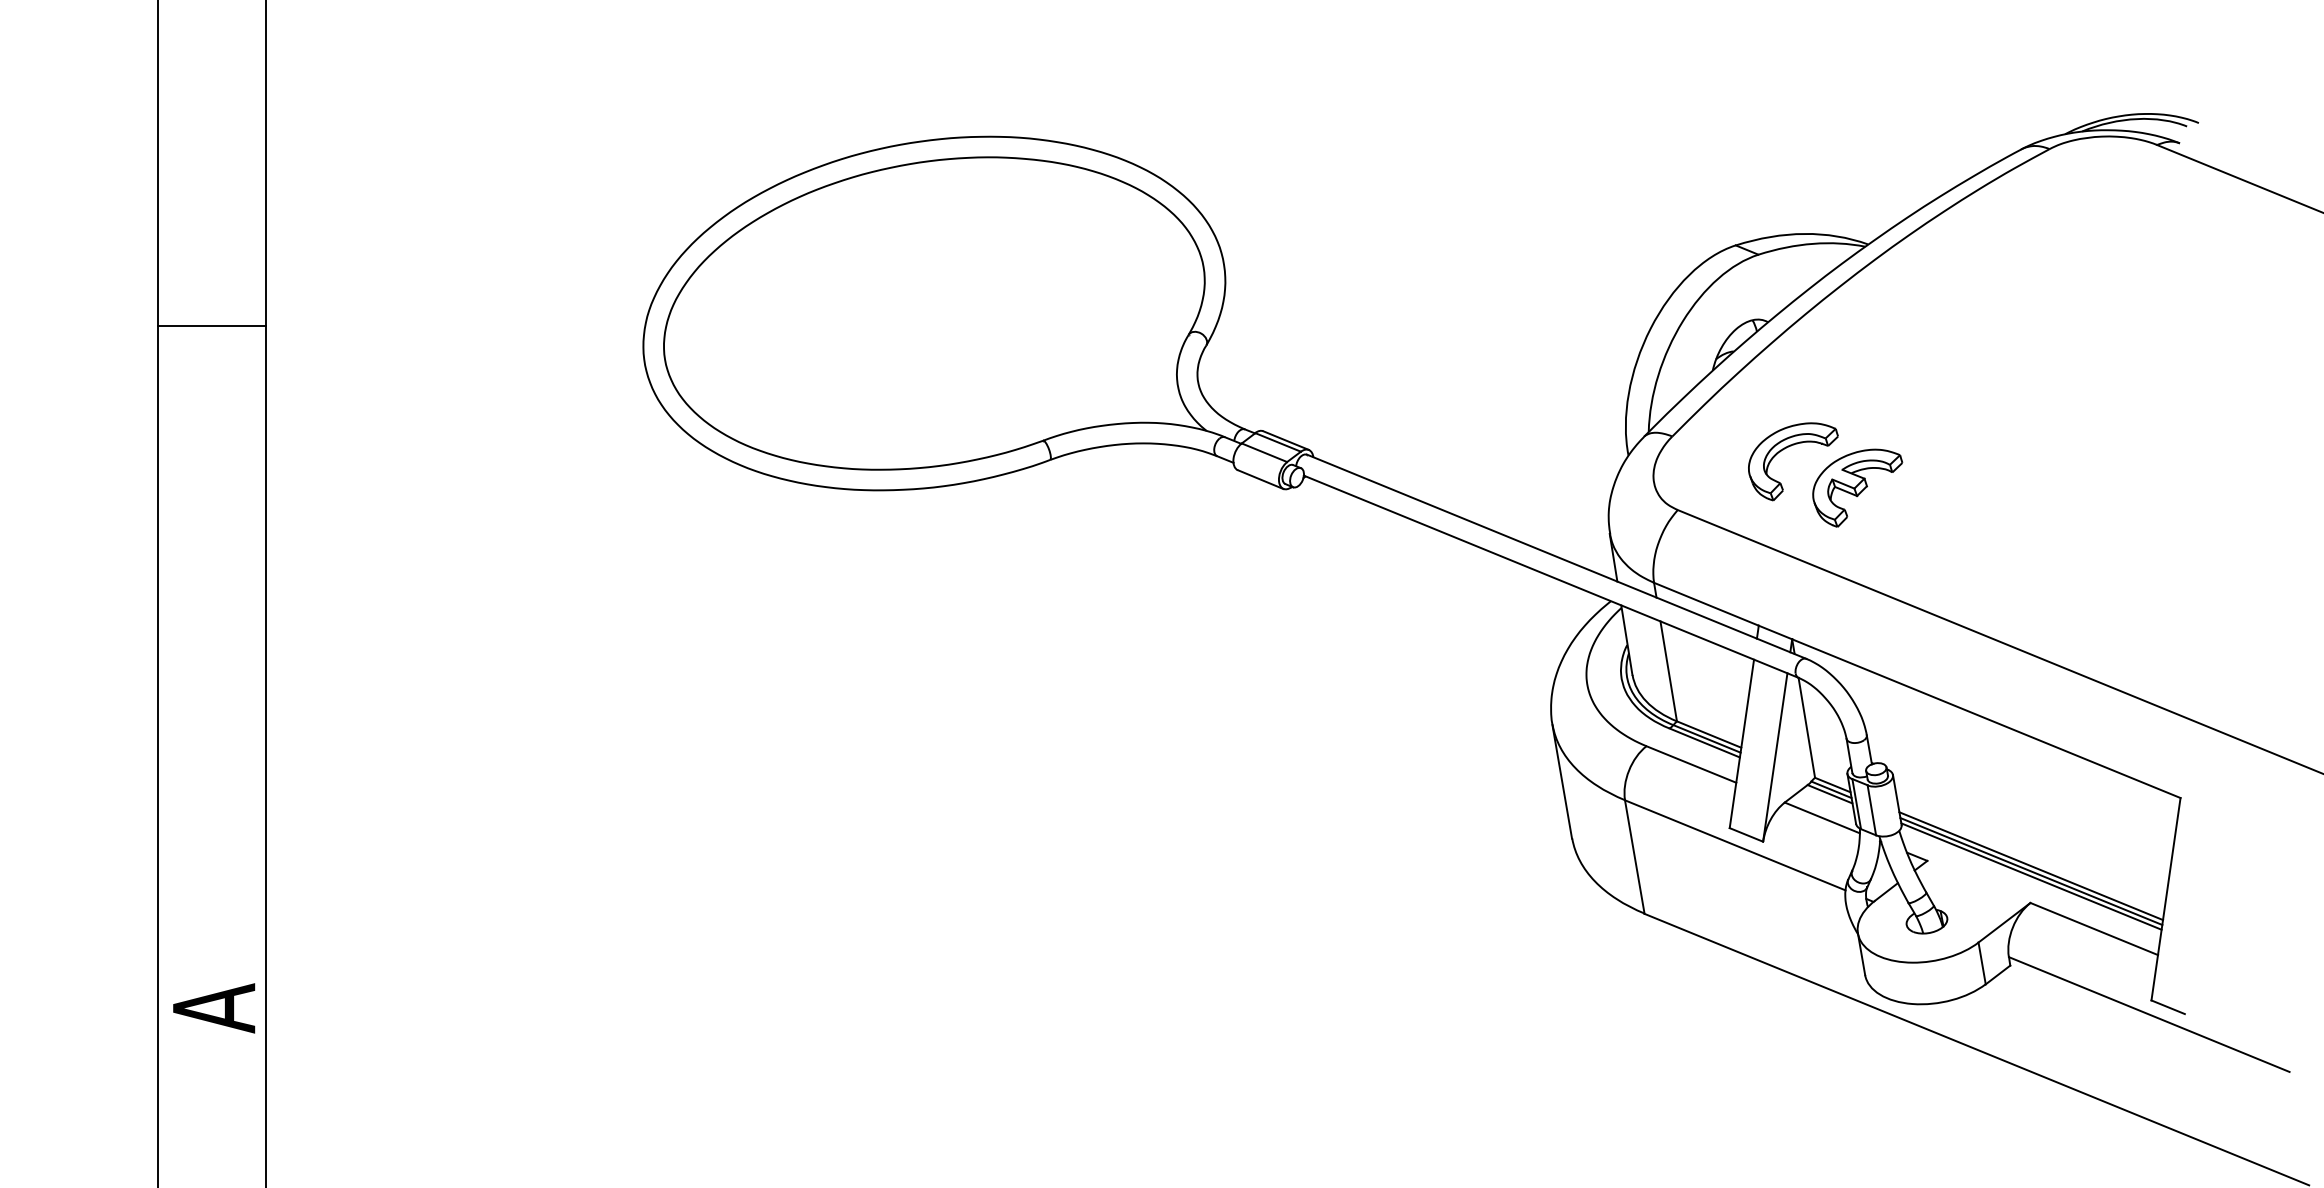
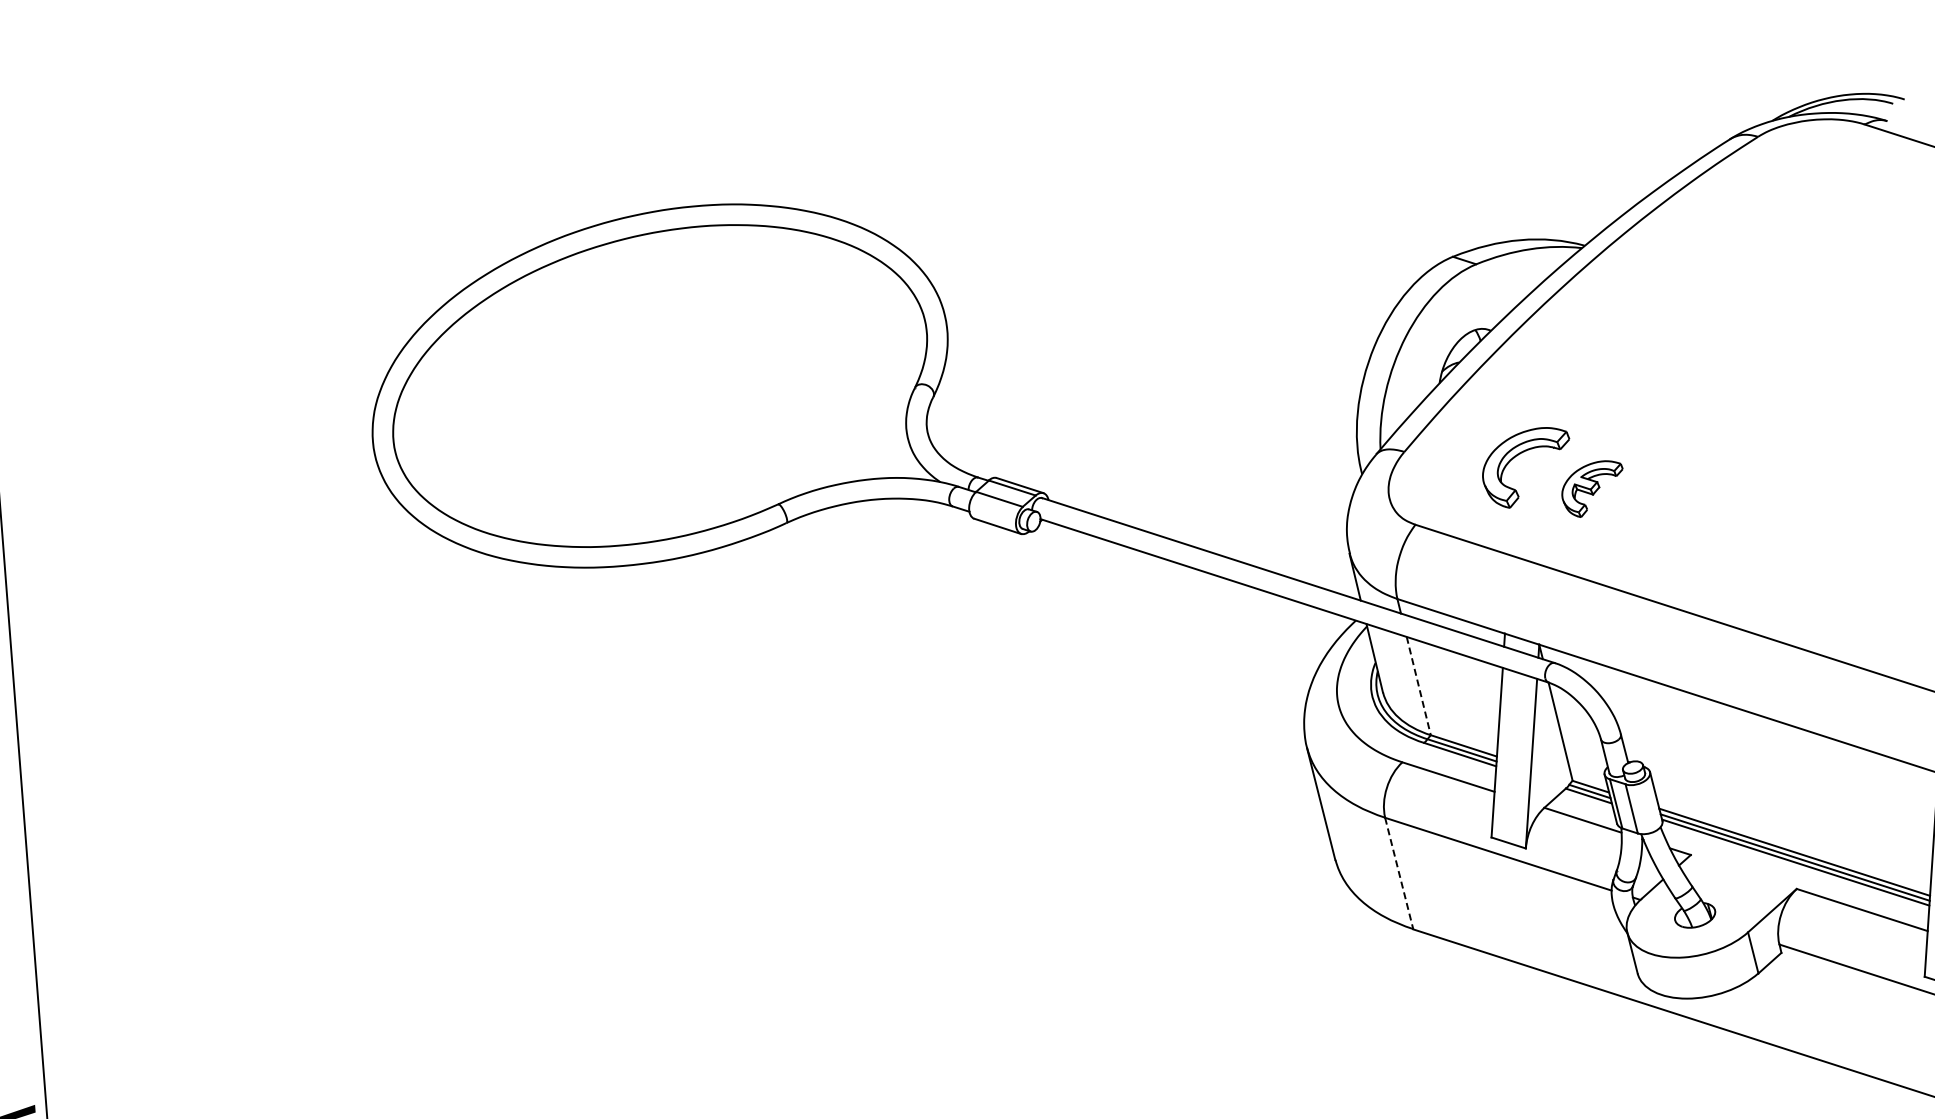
part: (1857, 487) -> (1592, 488), size x0.7
line: (1668, 671) -> (1418, 686), solid -> dashed
line: (1634, 857) -> (1398, 874), solid -> dashed

